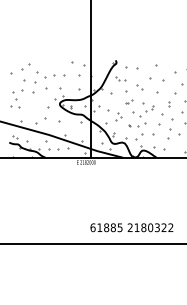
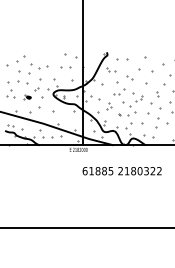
part: (72, 75) -> (65, 66), size x0.62
part: (128, 101) -> (118, 91), size x1.67
part: (36, 103) -> (31, 93), added
text: (131, 227) -> (121, 170), moved

